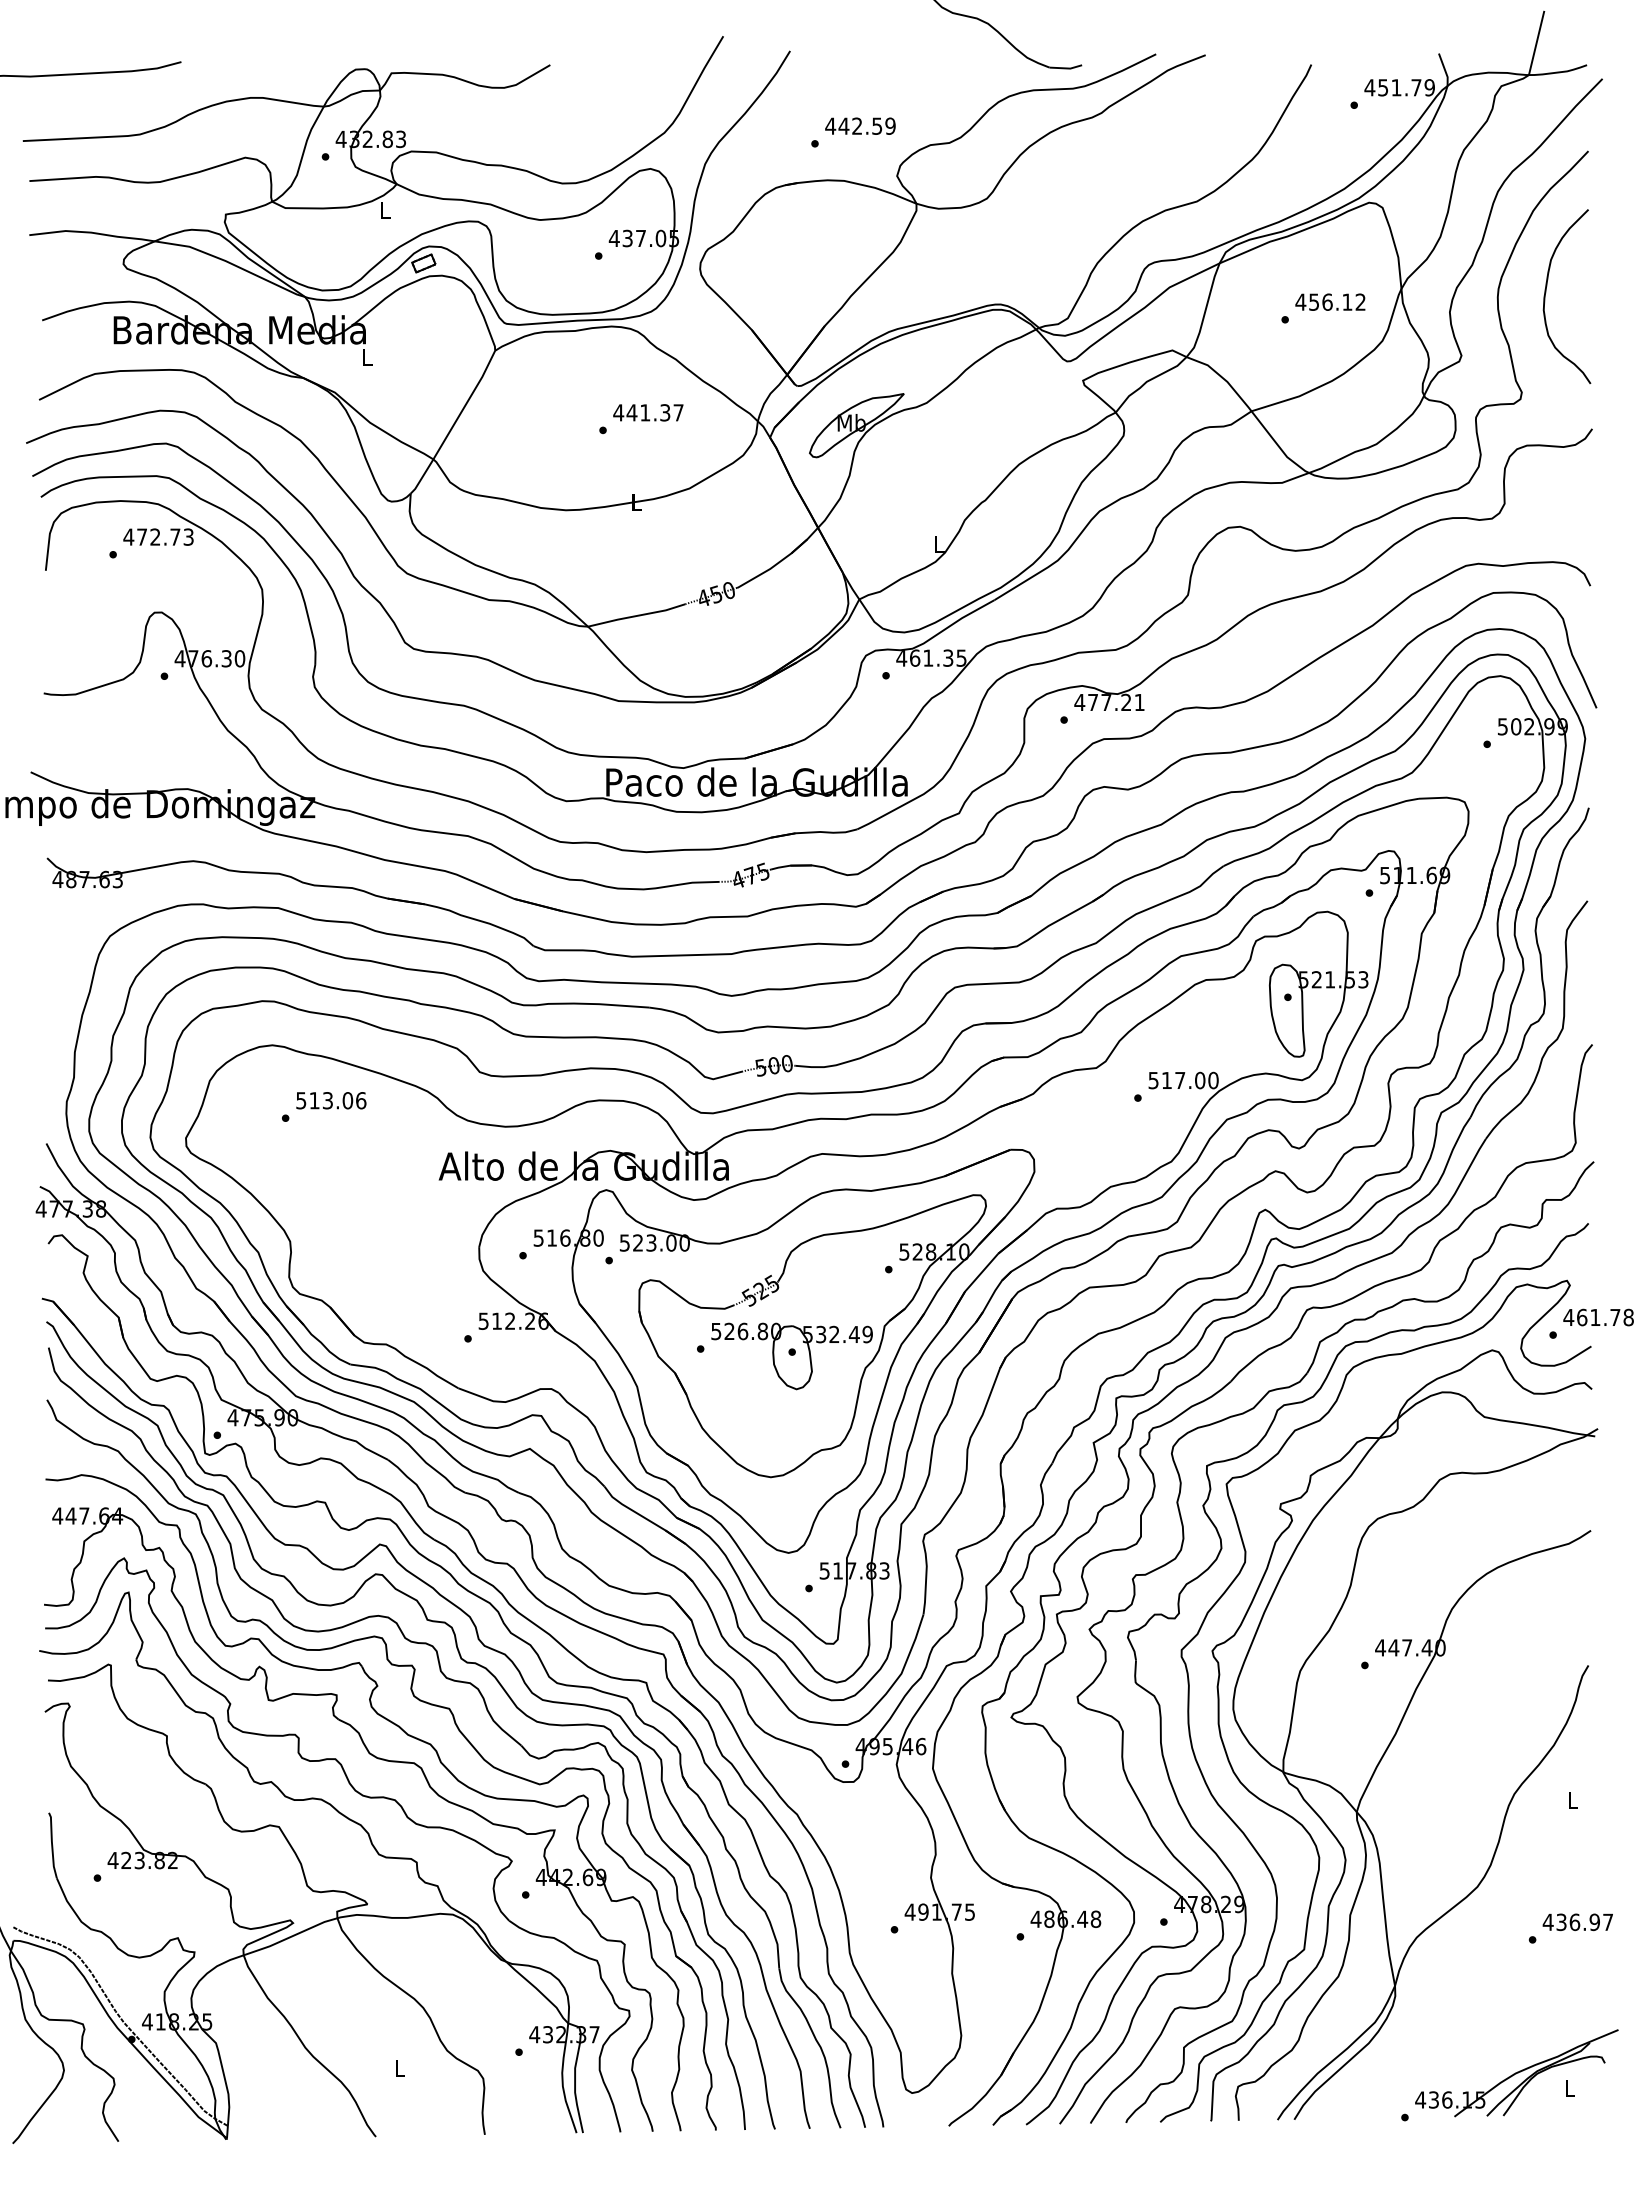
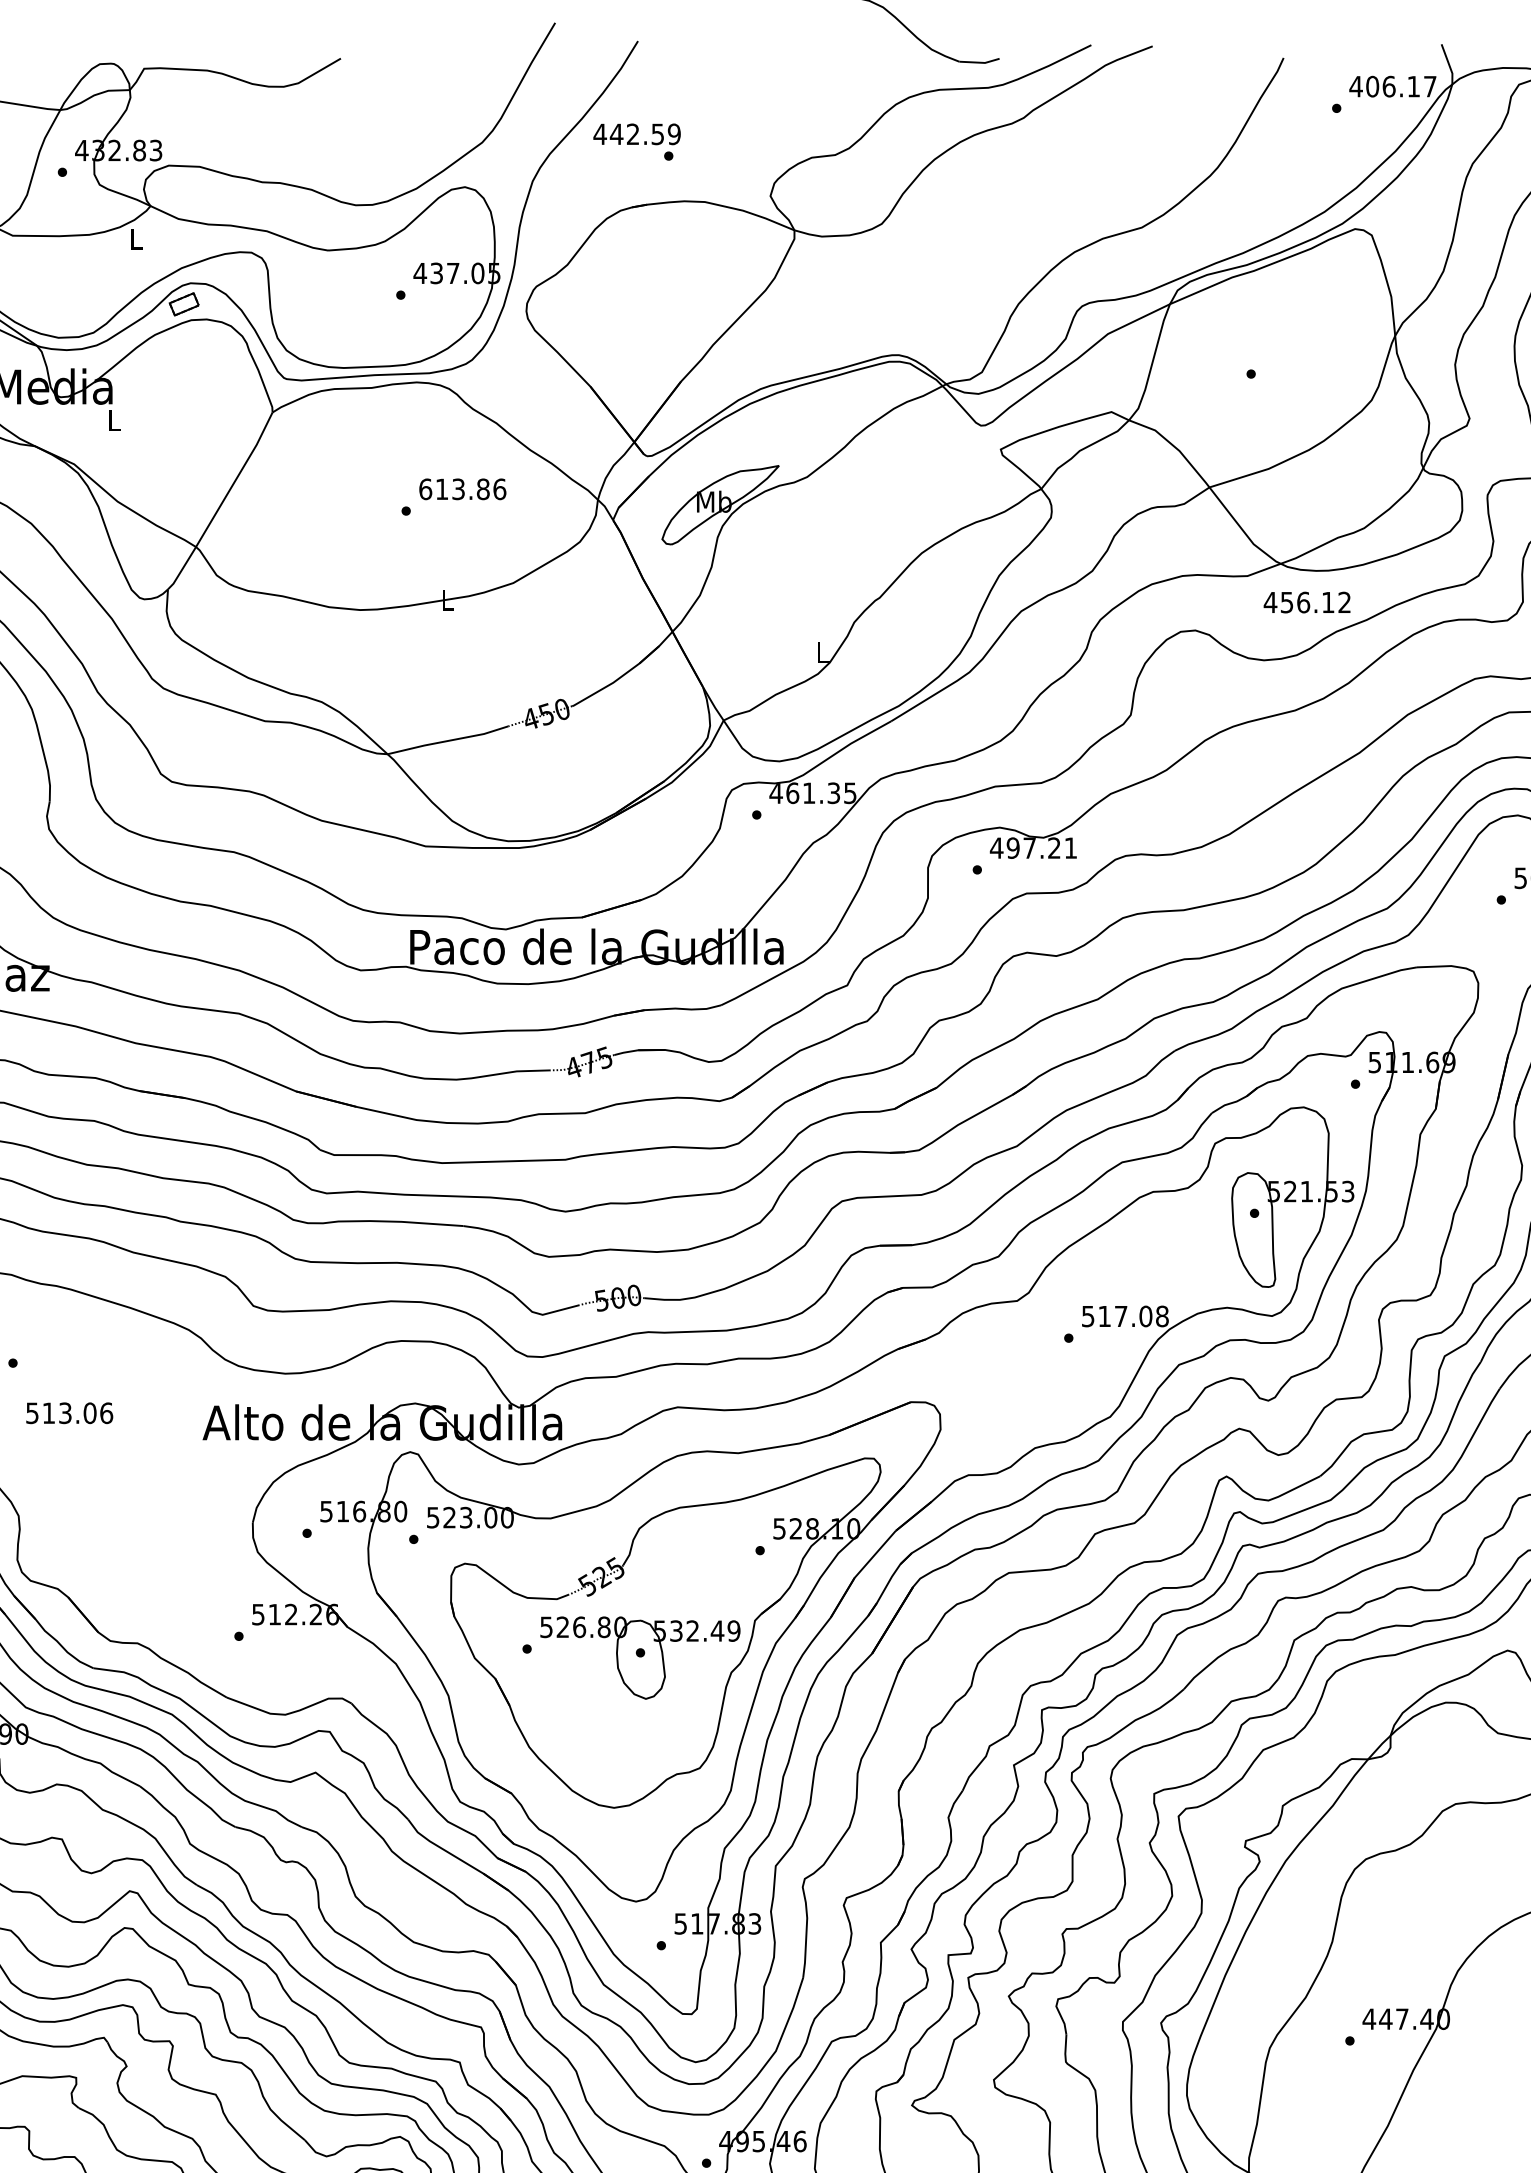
text: (1406, 87) -> (1401, 86), 451.79 -> 406.17
text: (860, 125) -> (637, 133), moved
text: (1330, 301) -> (1307, 601), moved
text: (648, 412) -> (462, 488), 441.37 -> 613.86
text: (1092, 702) -> (1012, 848), 477.21 -> 497.21
text: (1213, 1080) -> (1162, 1316), 517.00 -> 517.08
text: (331, 1100) -> (69, 1412), moved

